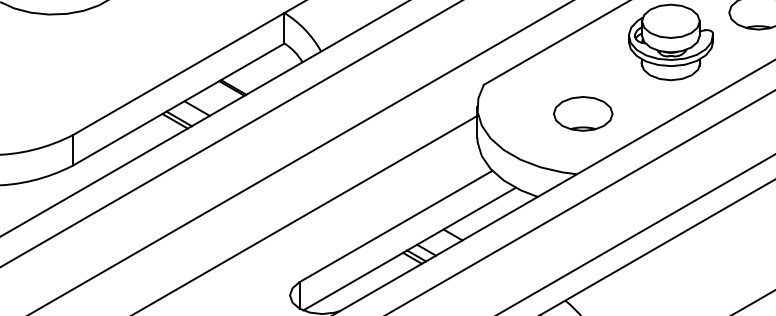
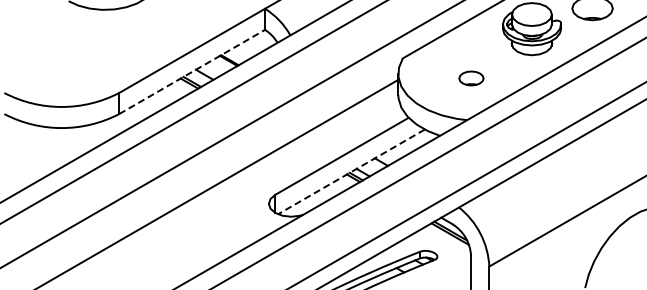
line: (179, 103) -> (192, 71), solid -> dashed
part: (583, 113) -> (471, 78), size x0.6
line: (409, 248) -> (351, 171), solid -> dashed

